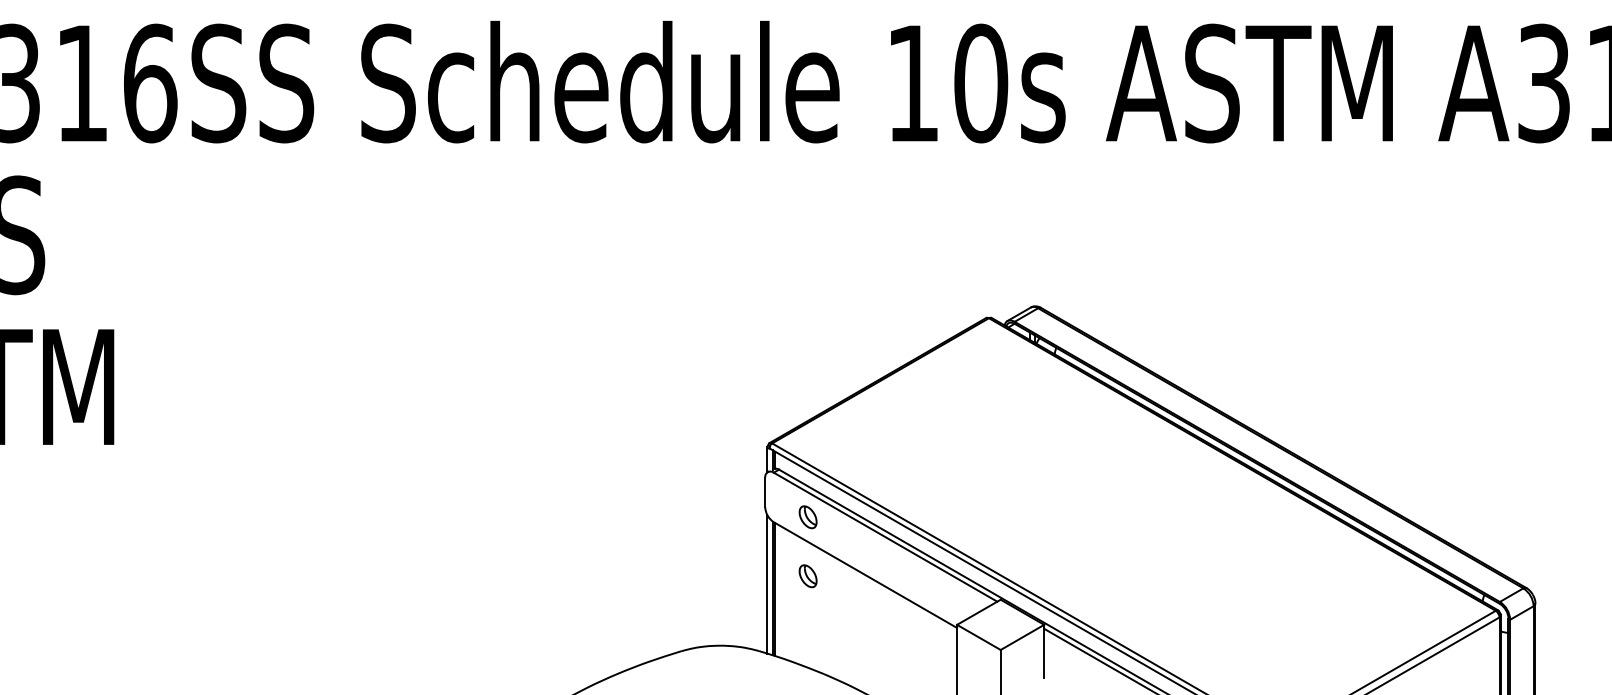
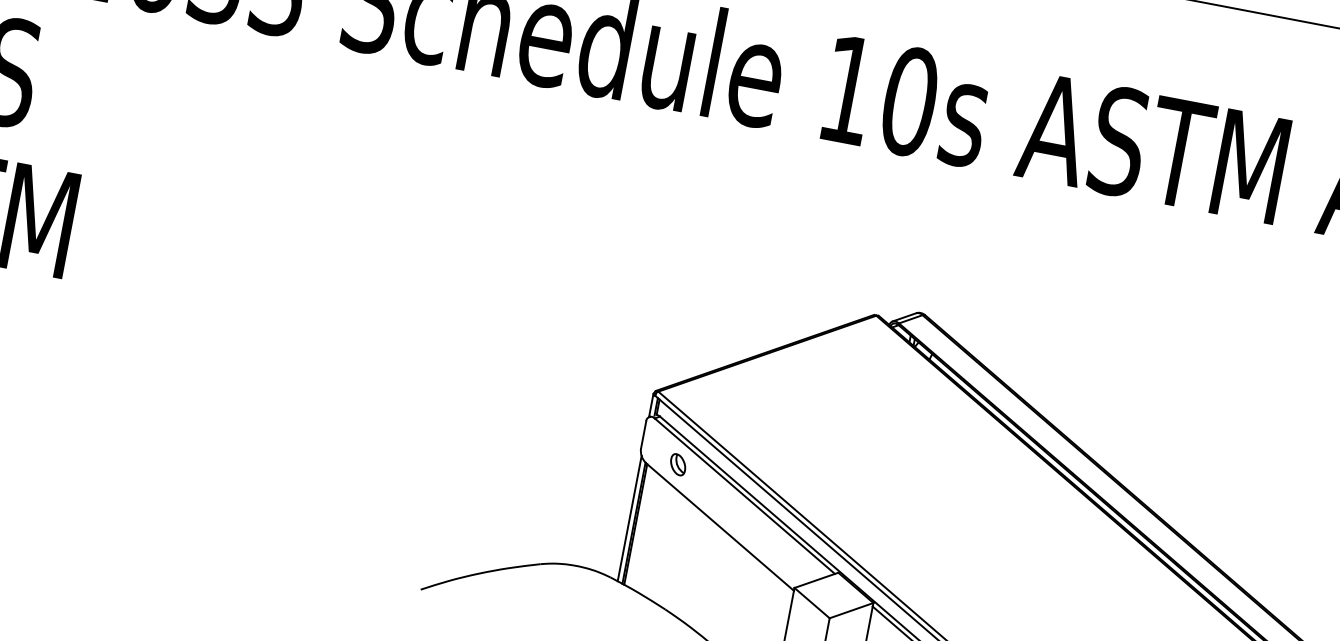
part: (807, 576) -> (667, 518), removed

